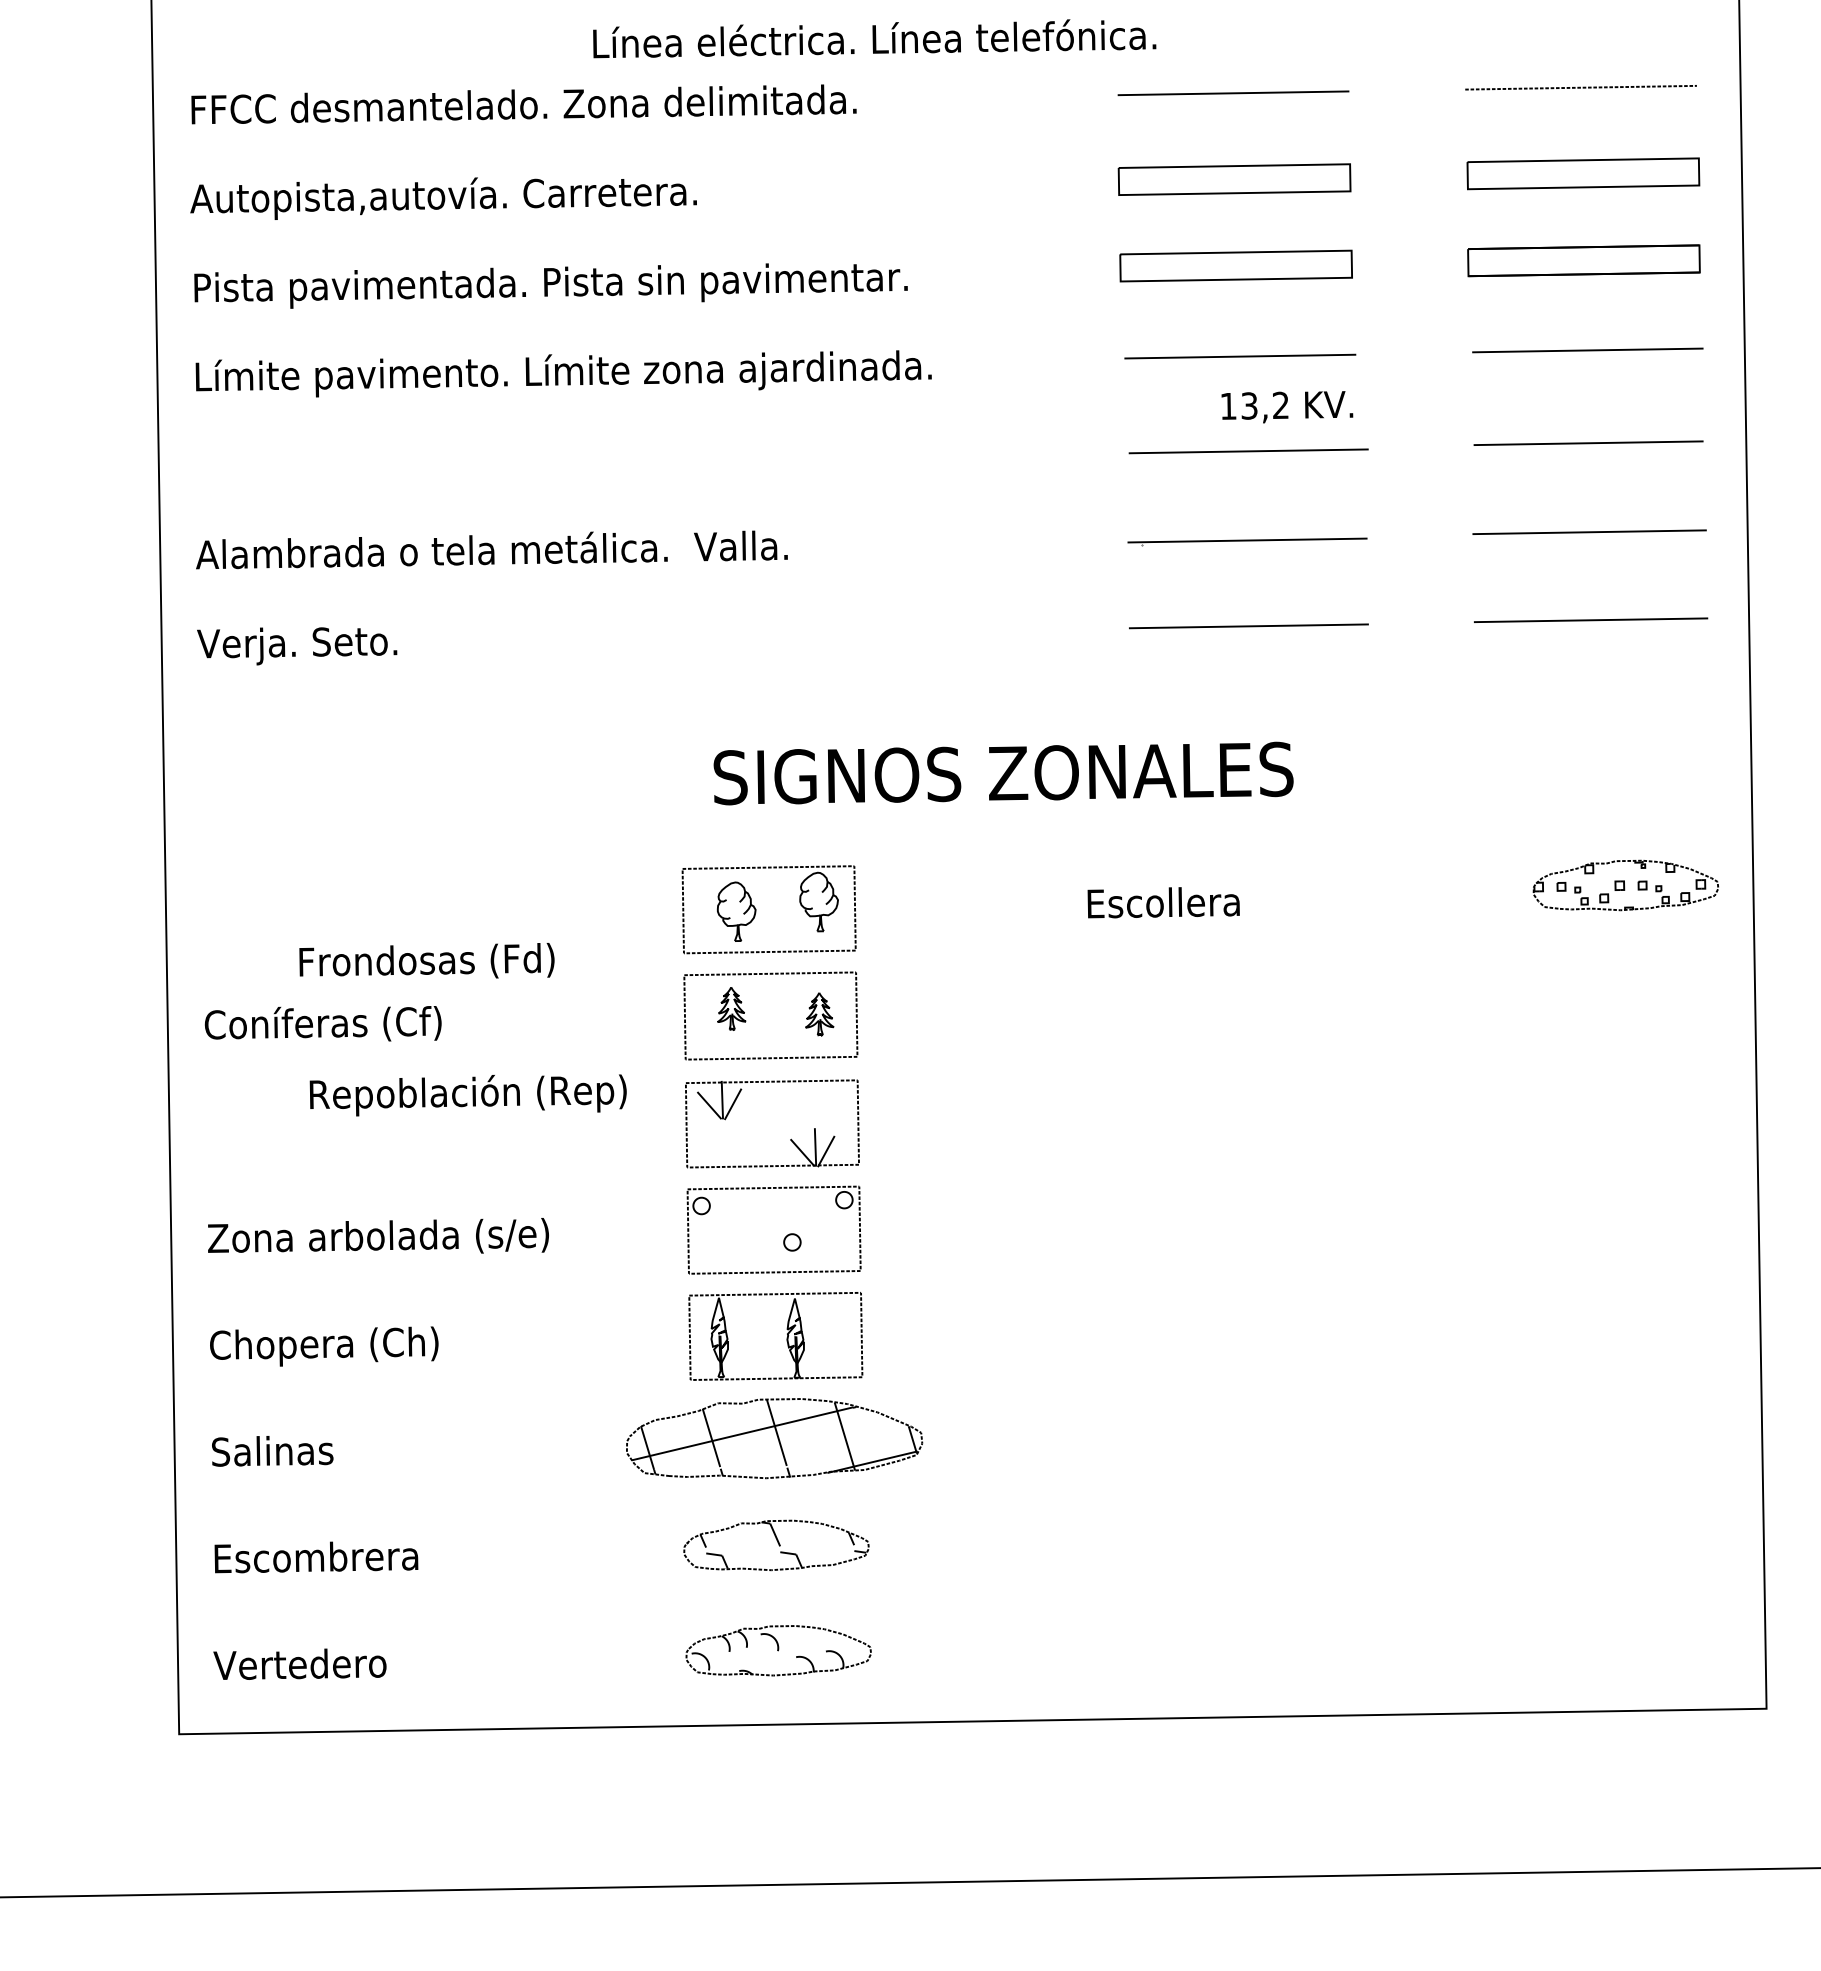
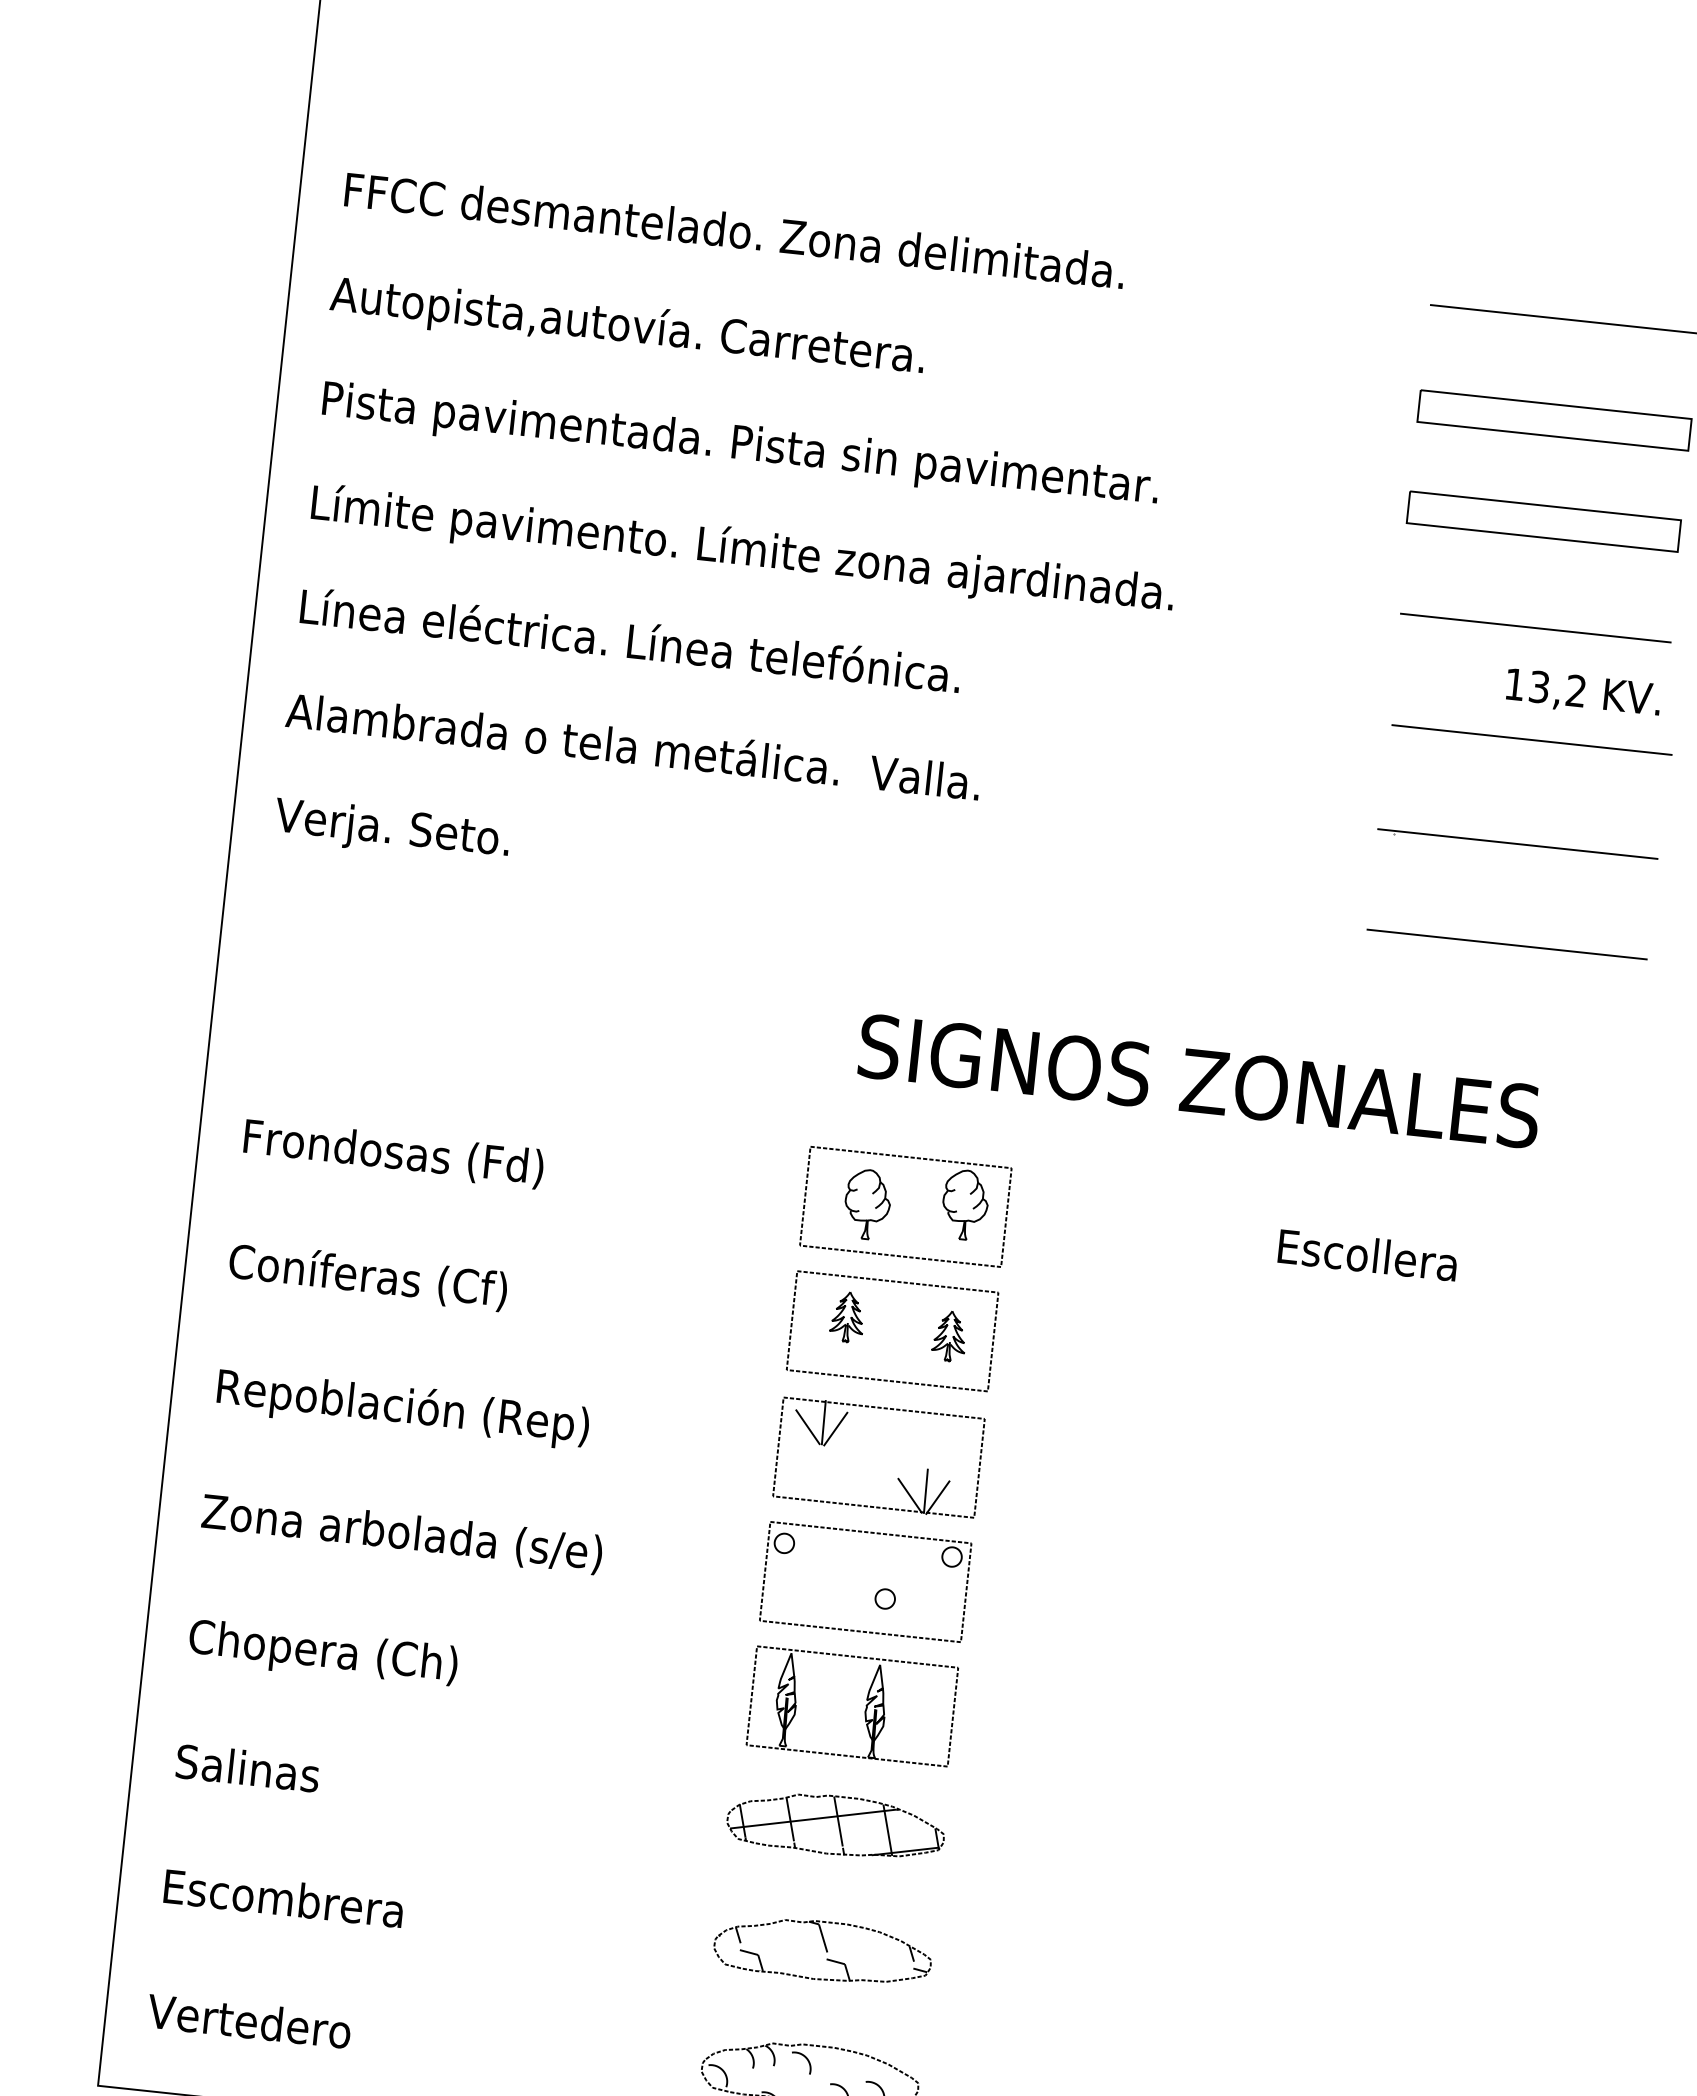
text: (874, 38) -> (630, 640), moved
text: (426, 960) -> (393, 1151), moved
text: (467, 1095) -> (402, 1409), moved
part: (774, 1437) -> (836, 1824), size x0.62

